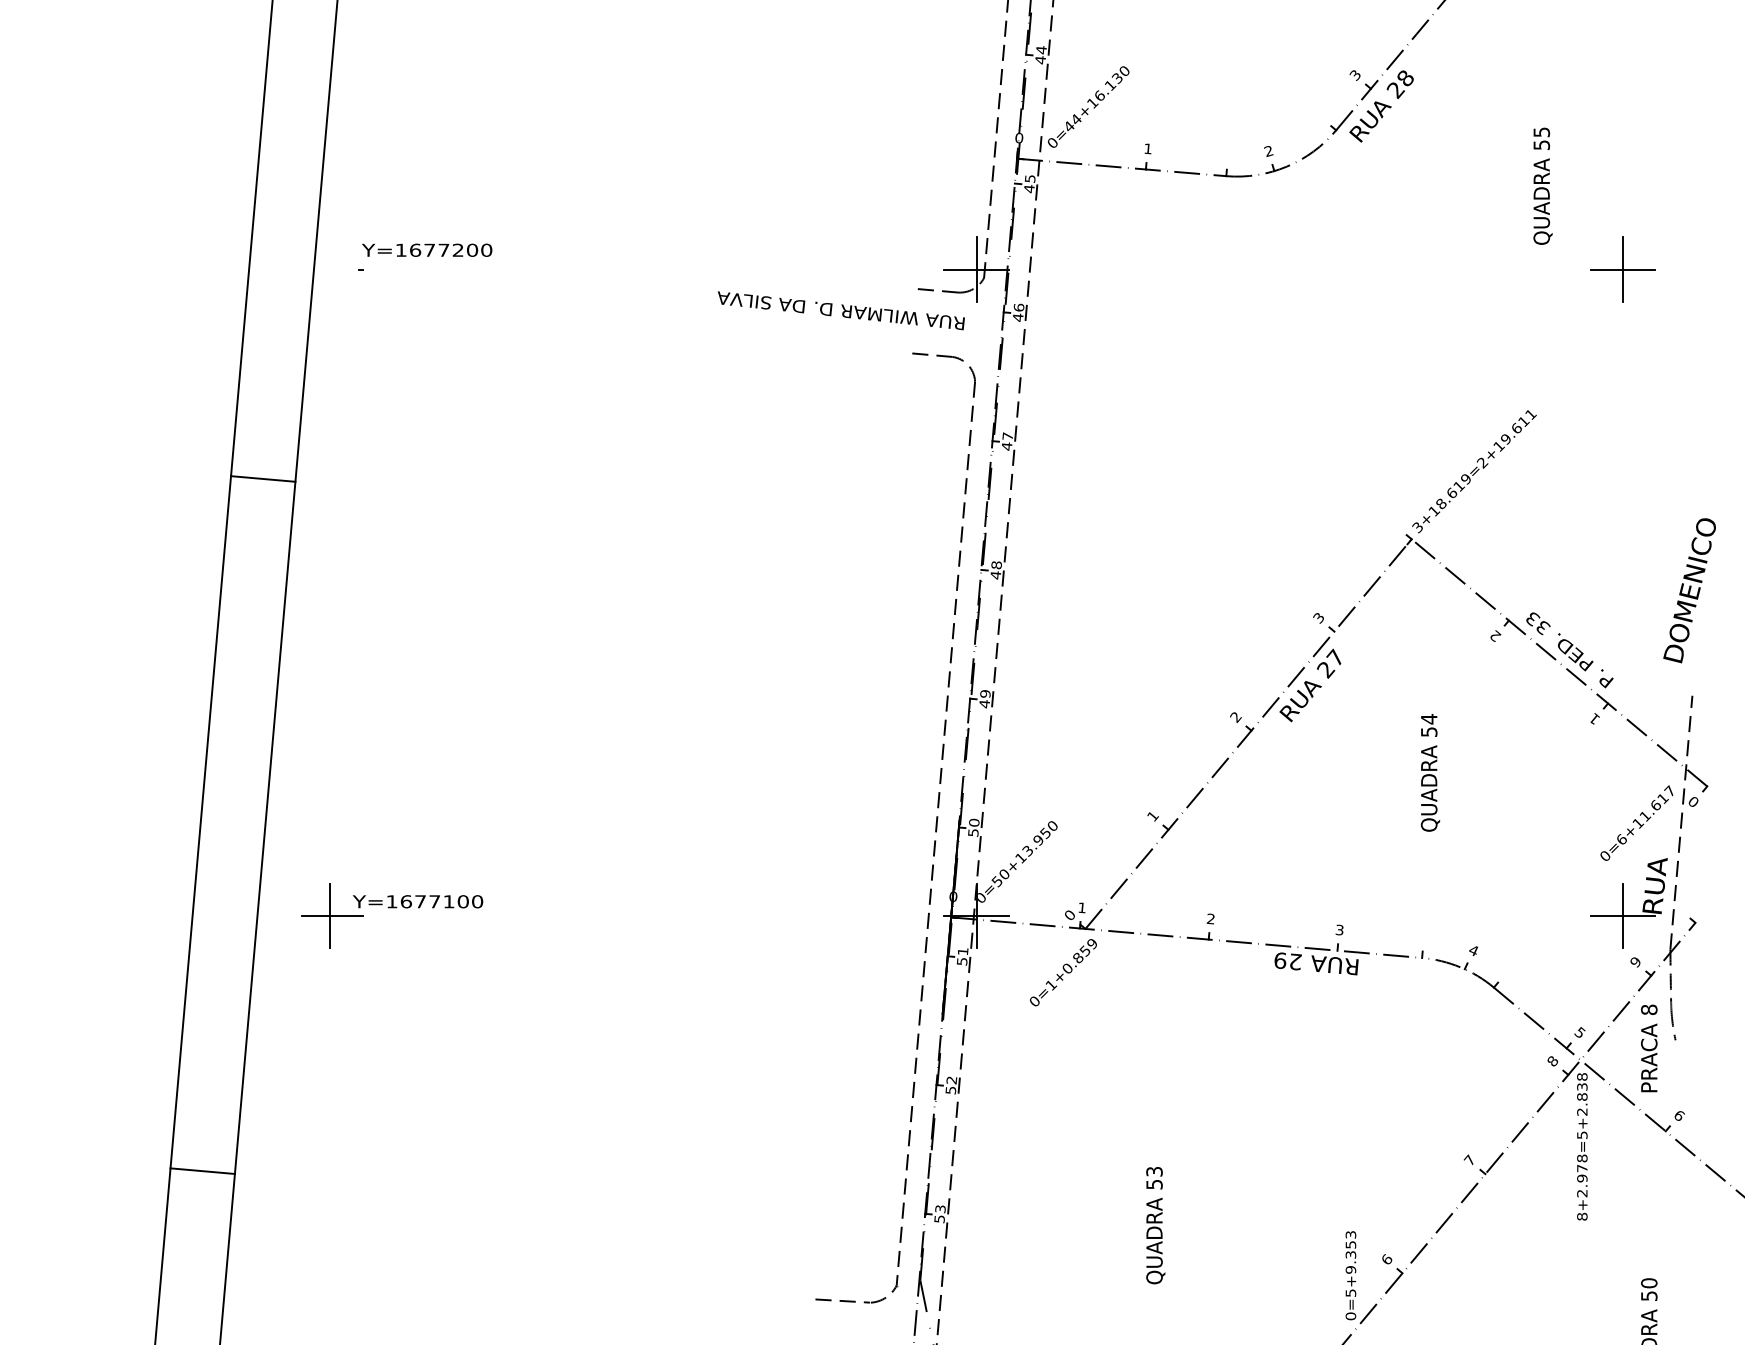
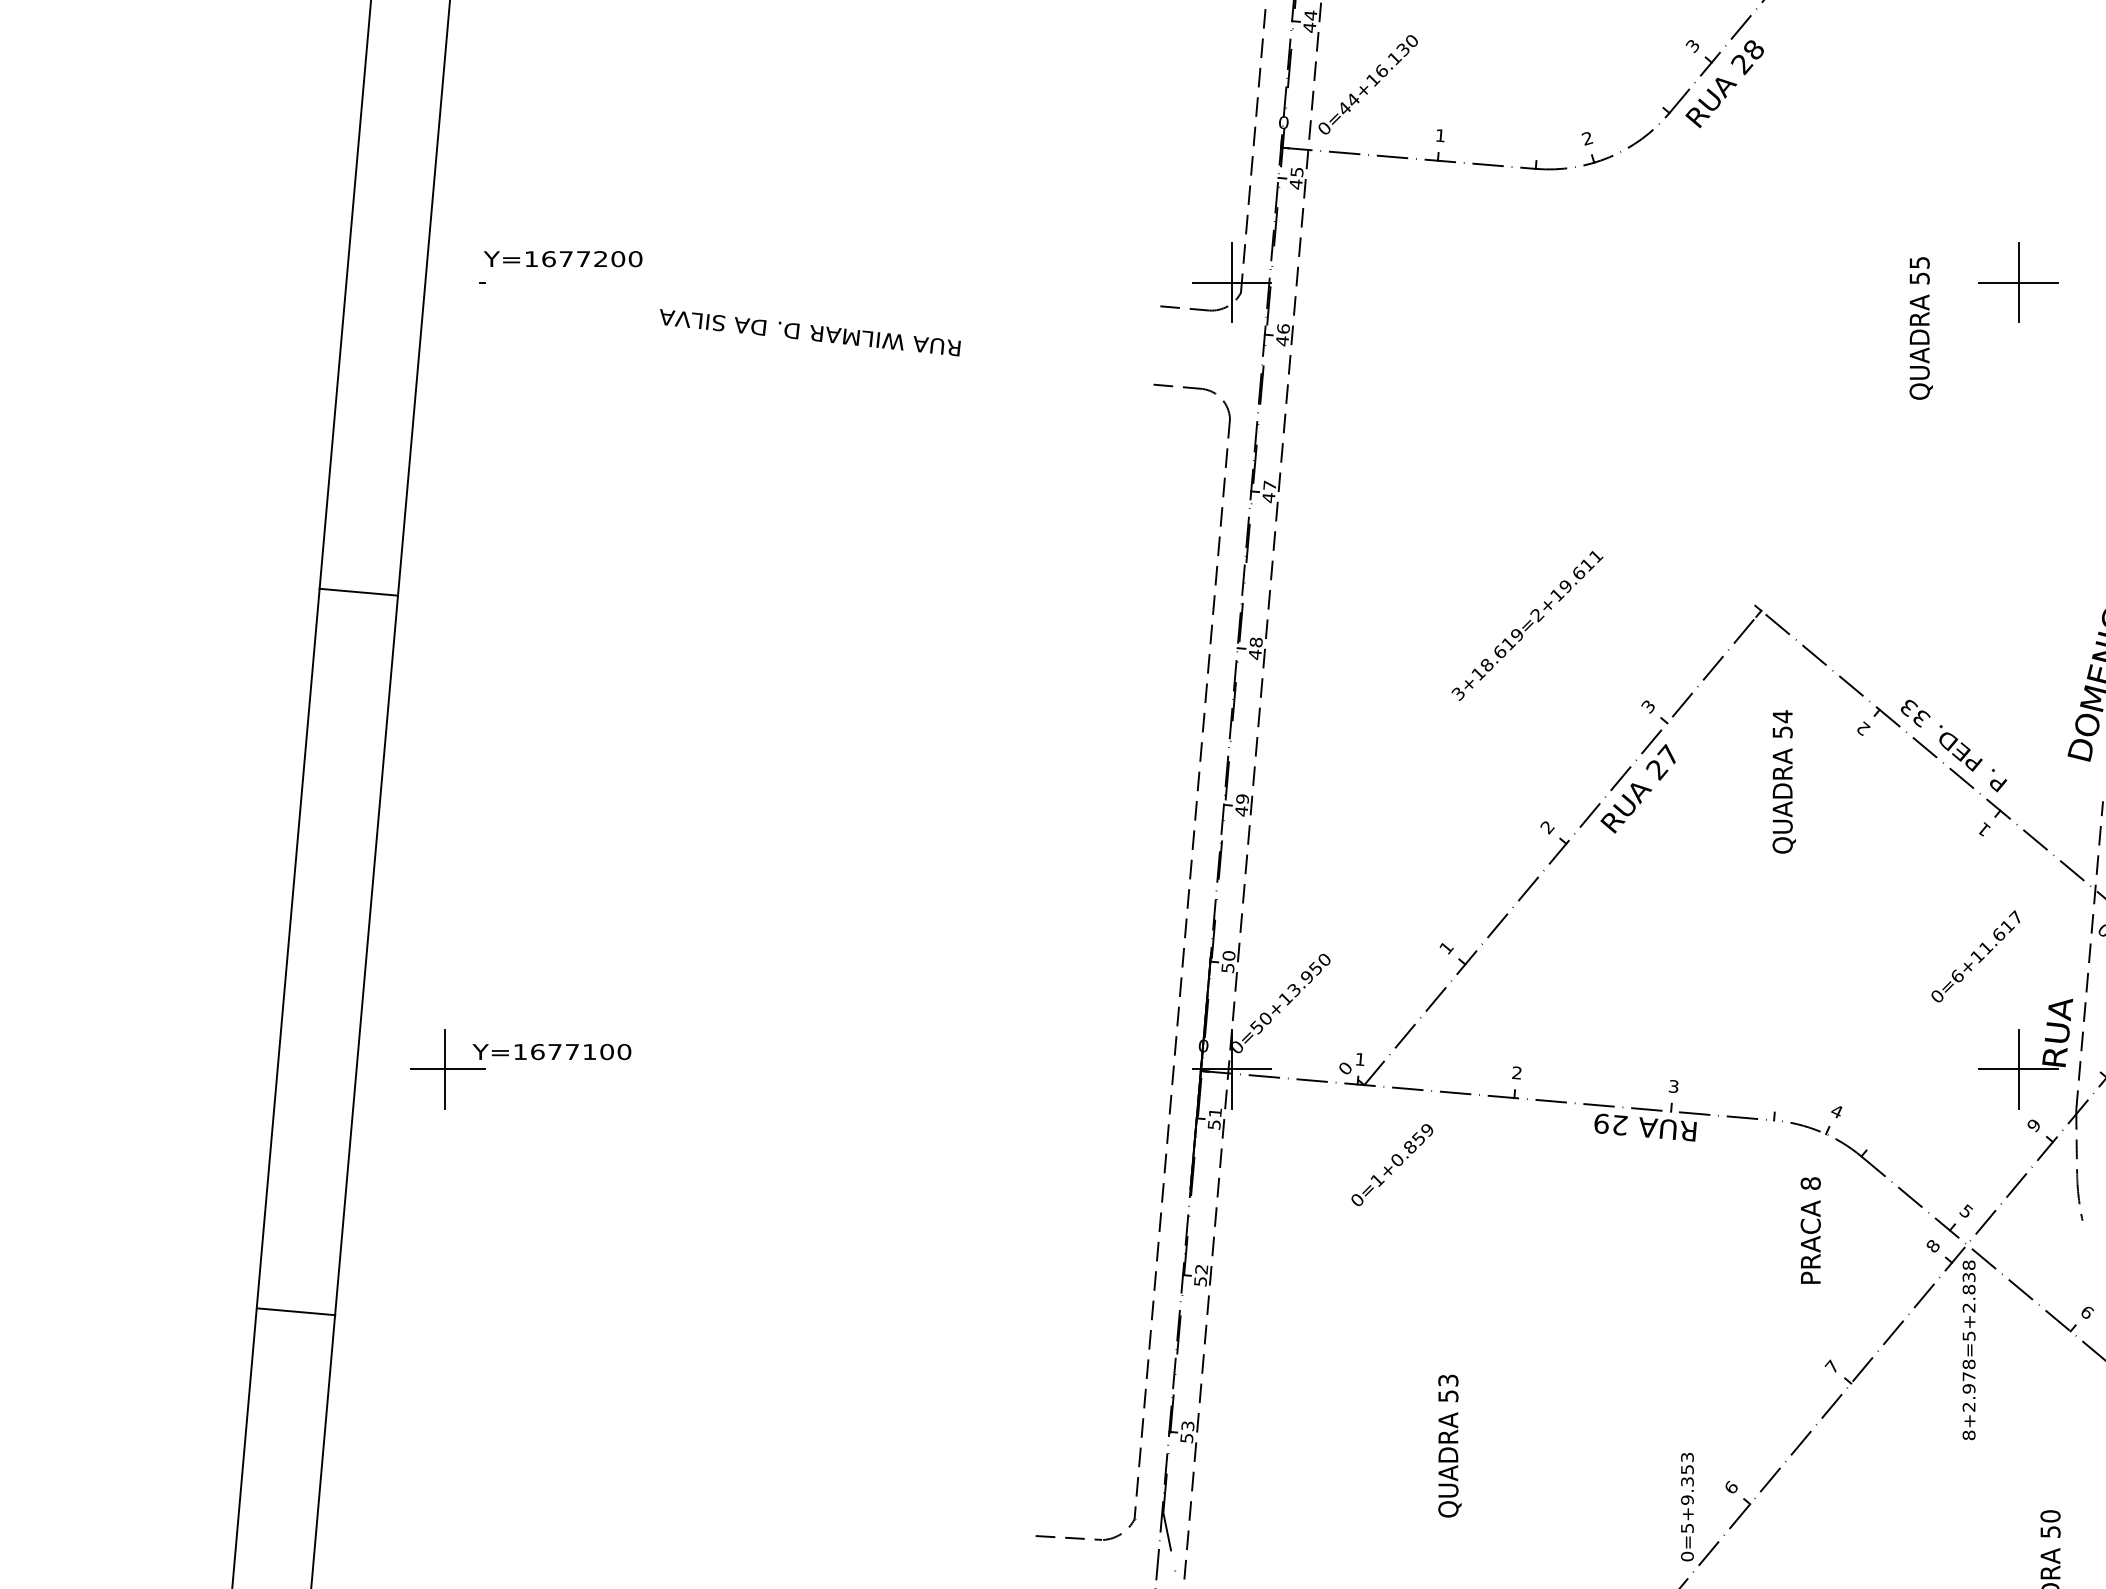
text: (1542, 185) -> (1920, 327), moved
text: (841, 310) -> (810, 332), moved
text: (1474, 471) -> (1527, 625), moved
line: (263, 478) -> (359, 591), moved
text: (1430, 772) -> (1784, 781), moved
text: (1636, 822) -> (1975, 955), moved
text: (1063, 972) -> (1392, 1164), moved
text: (1649, 1048) -> (1811, 1230), moved
line: (202, 1170) -> (295, 1310), moved

